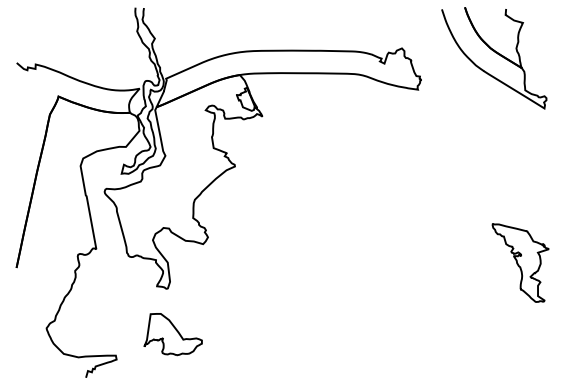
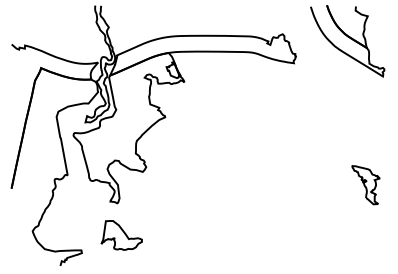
part: (520, 262) -> (366, 184), size x0.7

